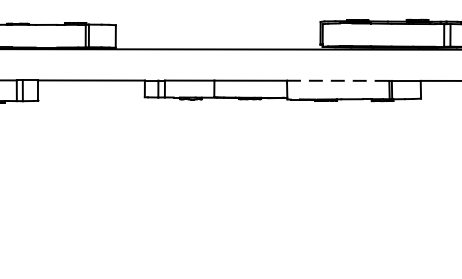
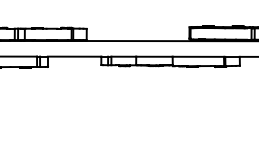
line: (338, 80) -> (198, 56), dashed -> solid

